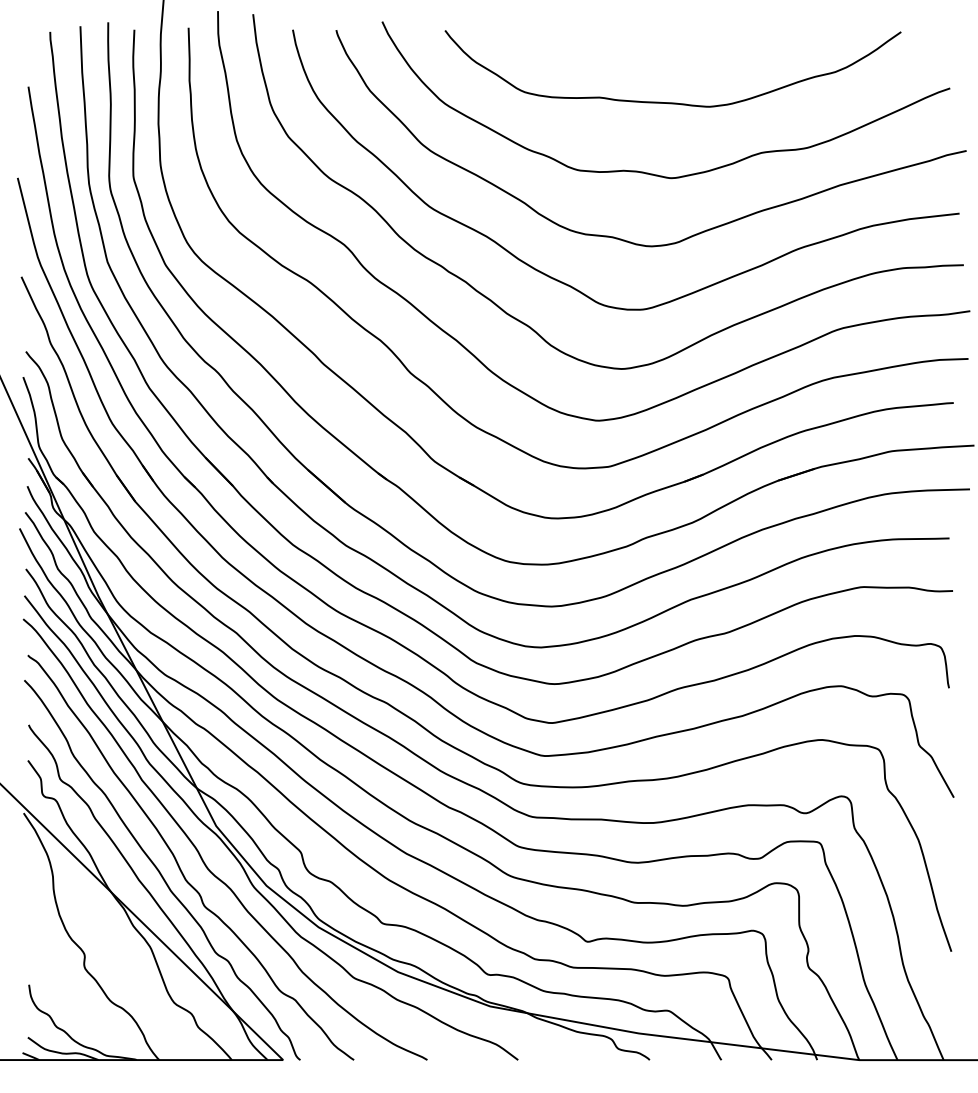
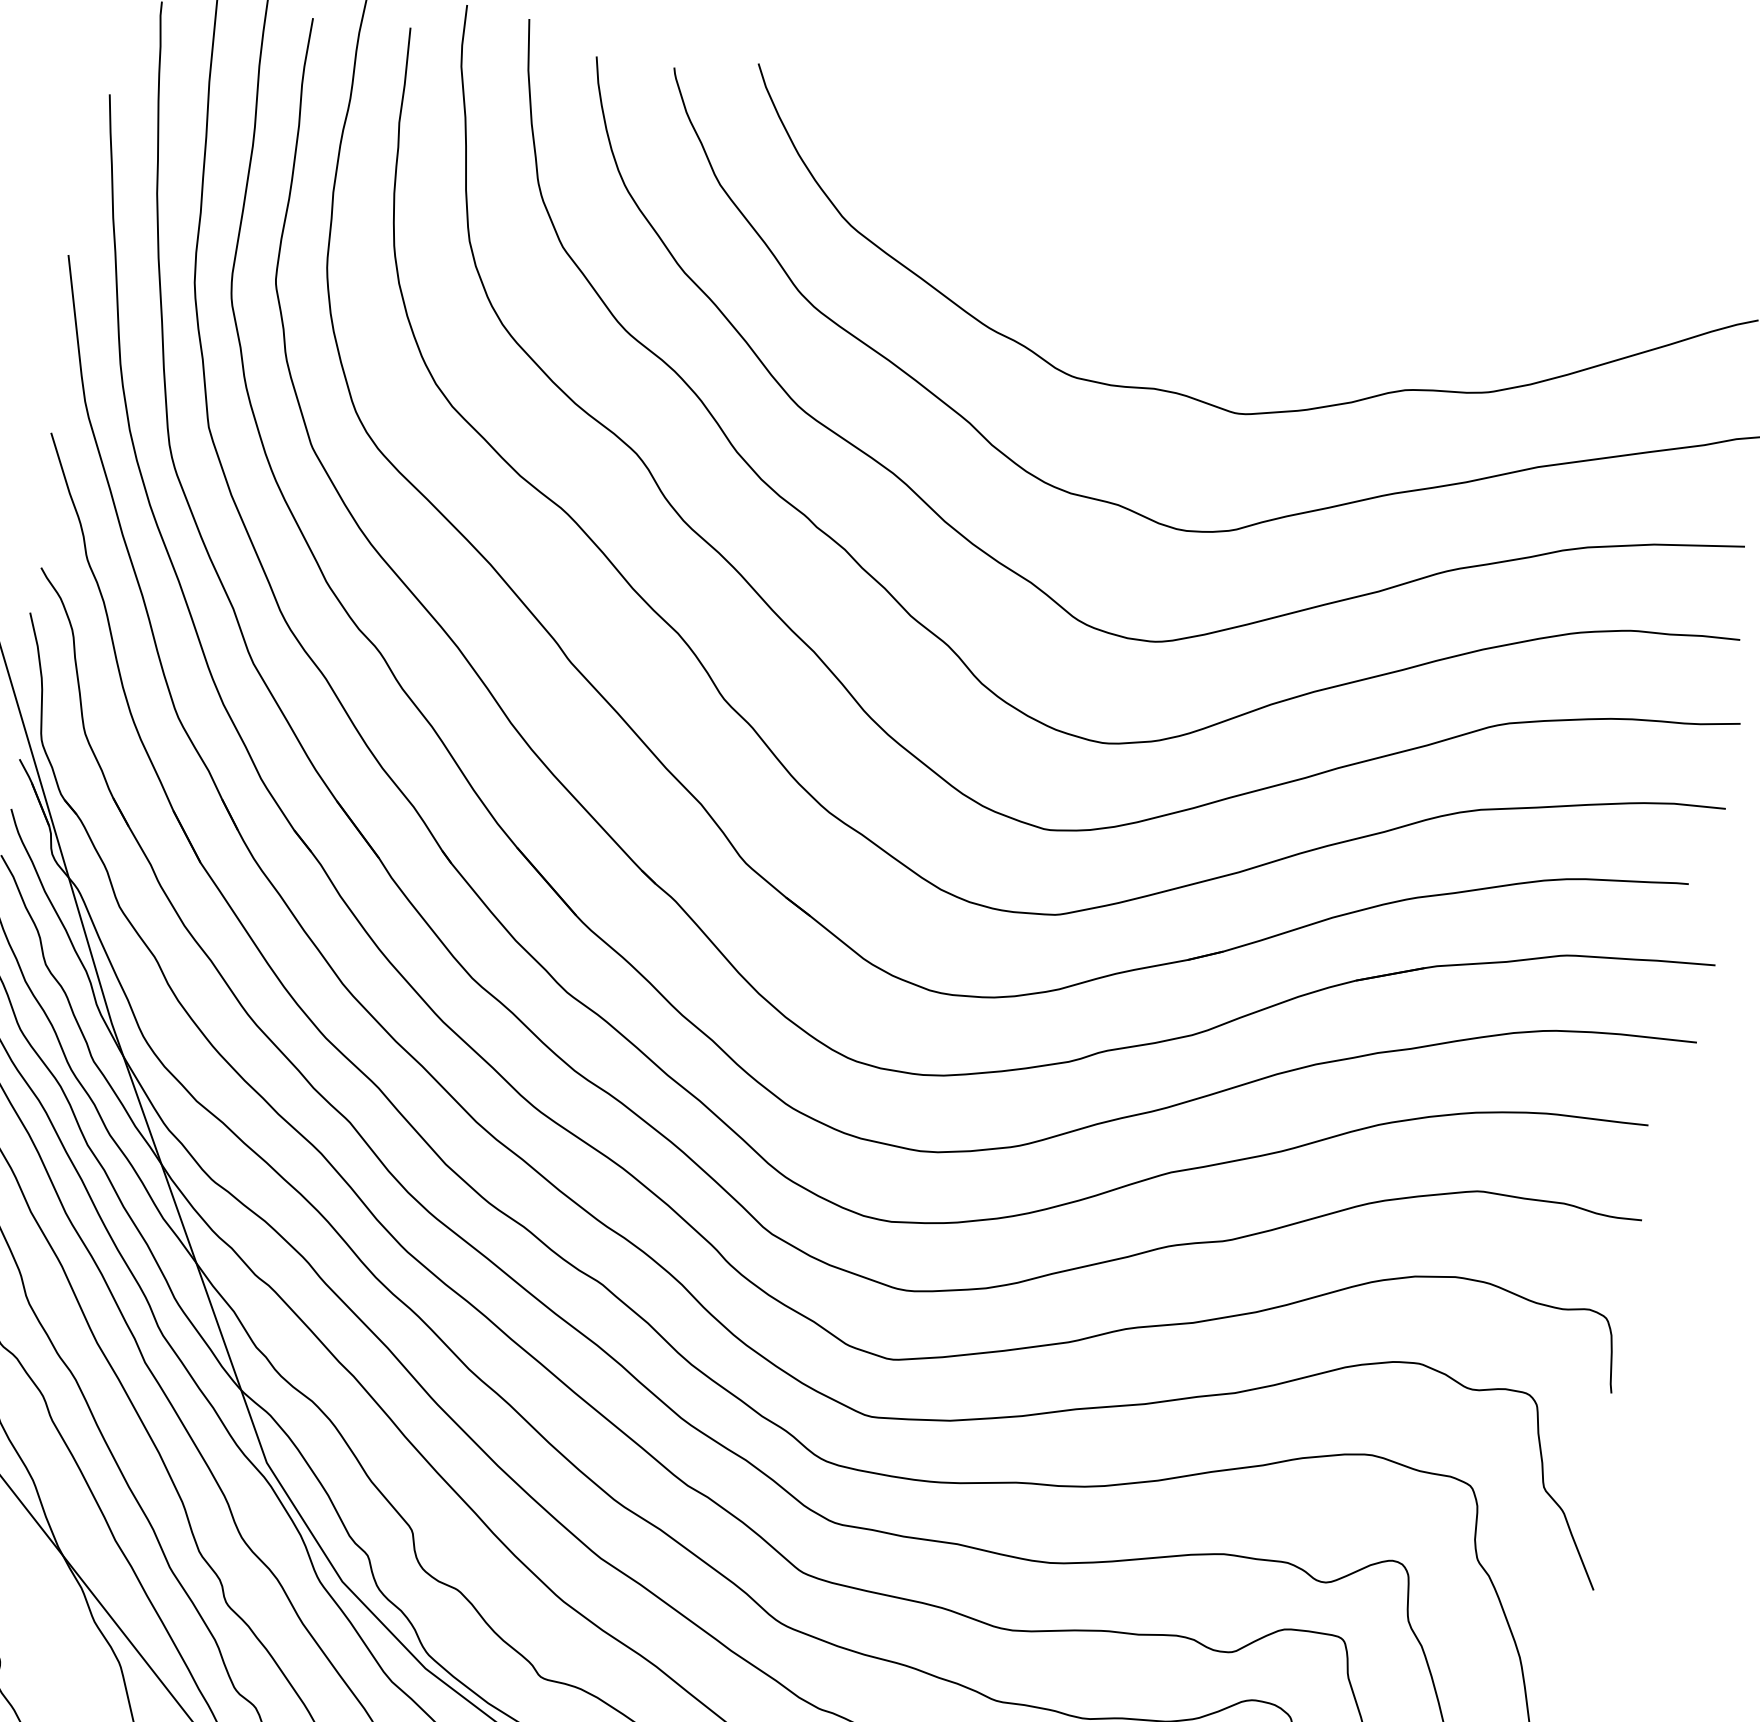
curve: (672, 102) -> (1258, 278), removed

